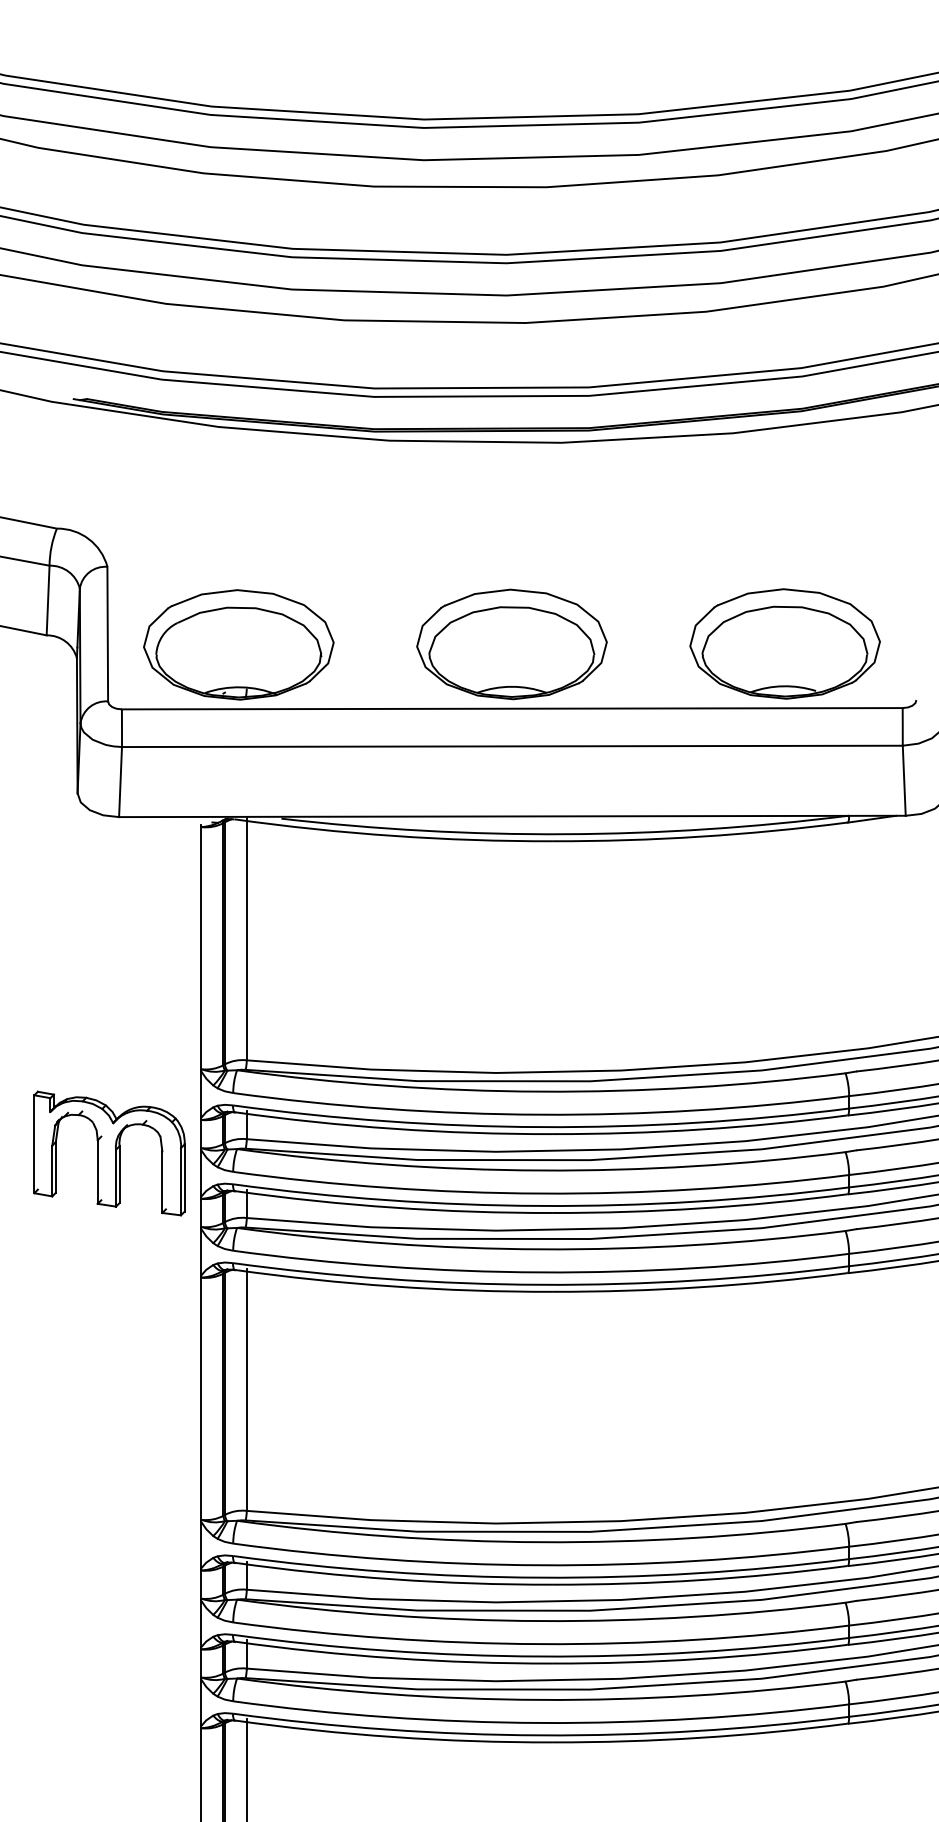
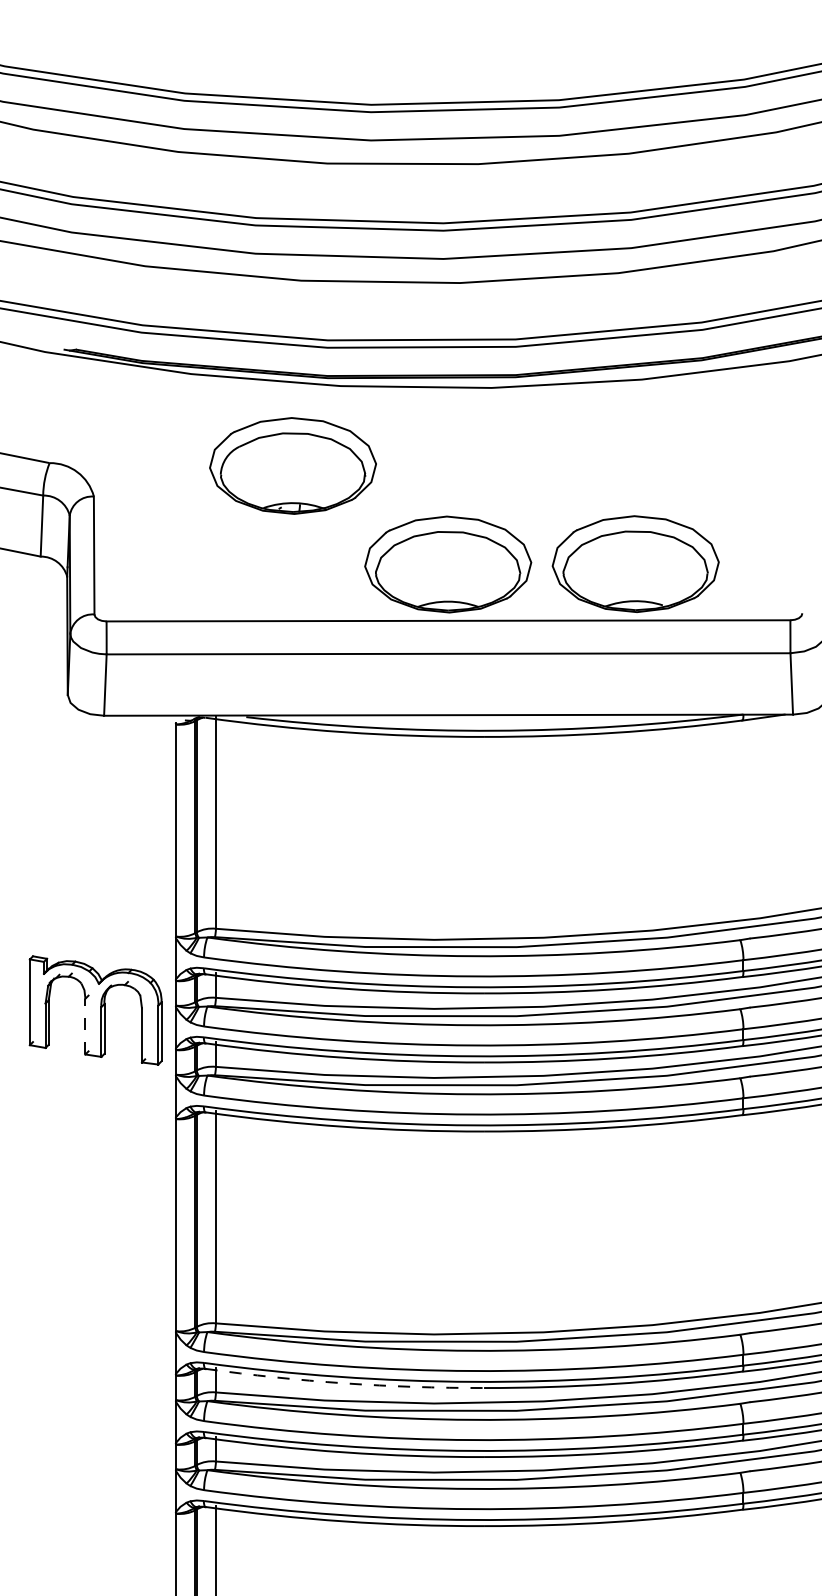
part: (784, 643) -> (635, 563), moved
part: (238, 644) -> (292, 465), moved
line: (97, 1172) -> (85, 1027), solid -> dashed
arc: (393, 1579) -> (344, 1383), solid -> dashed

